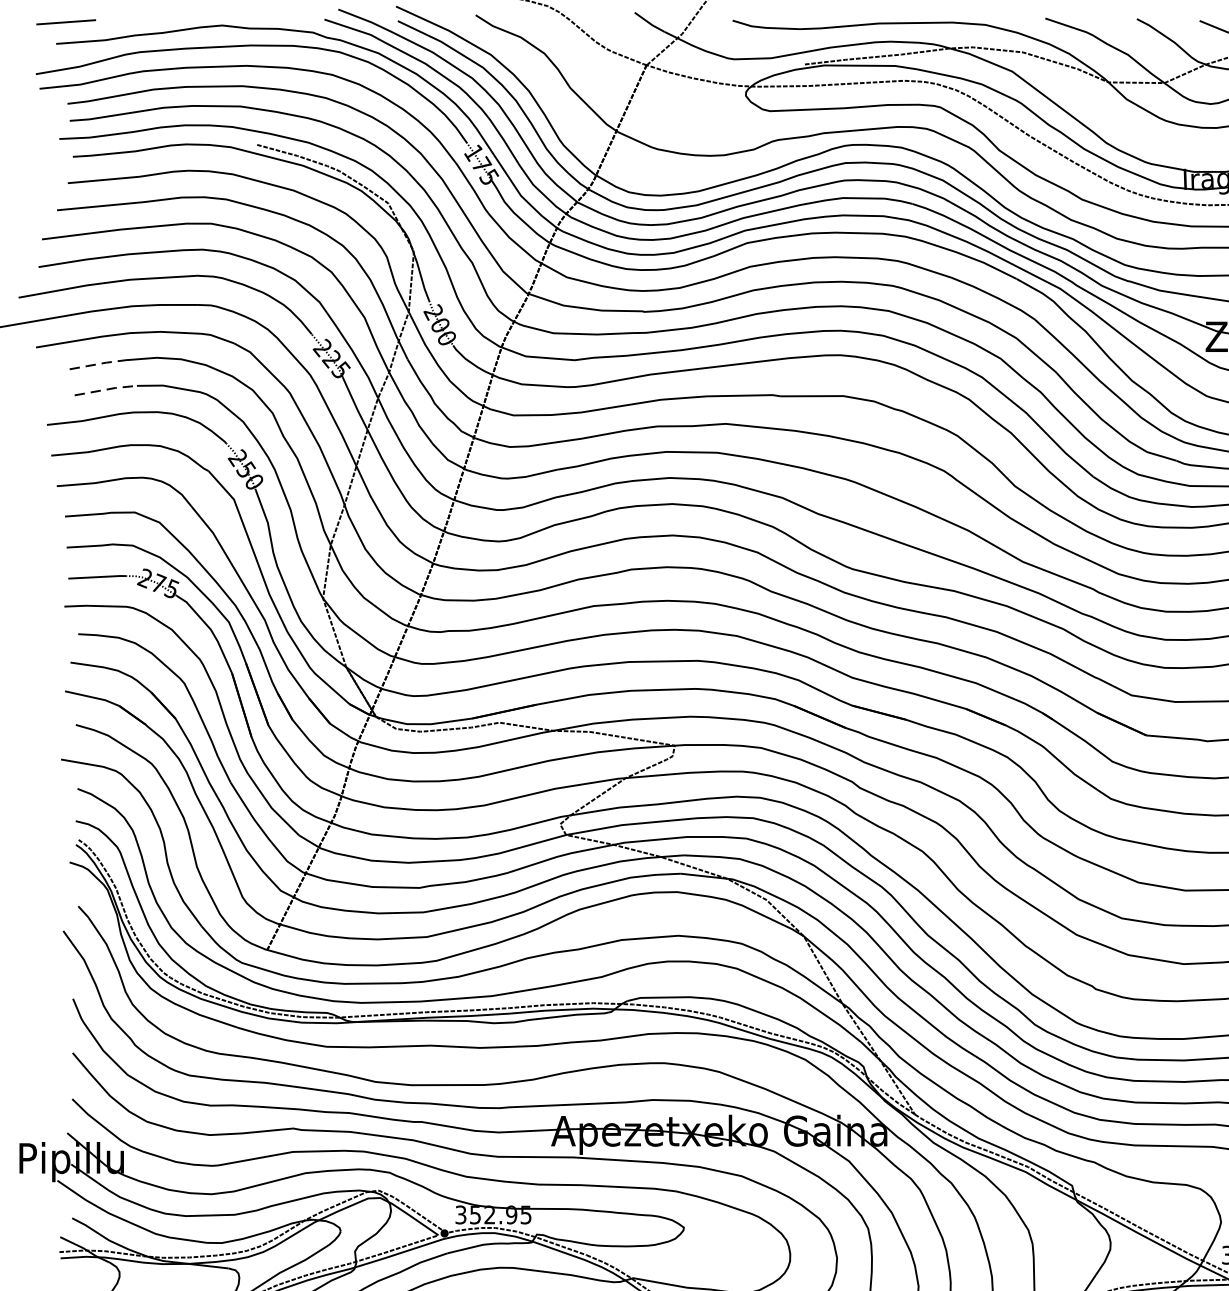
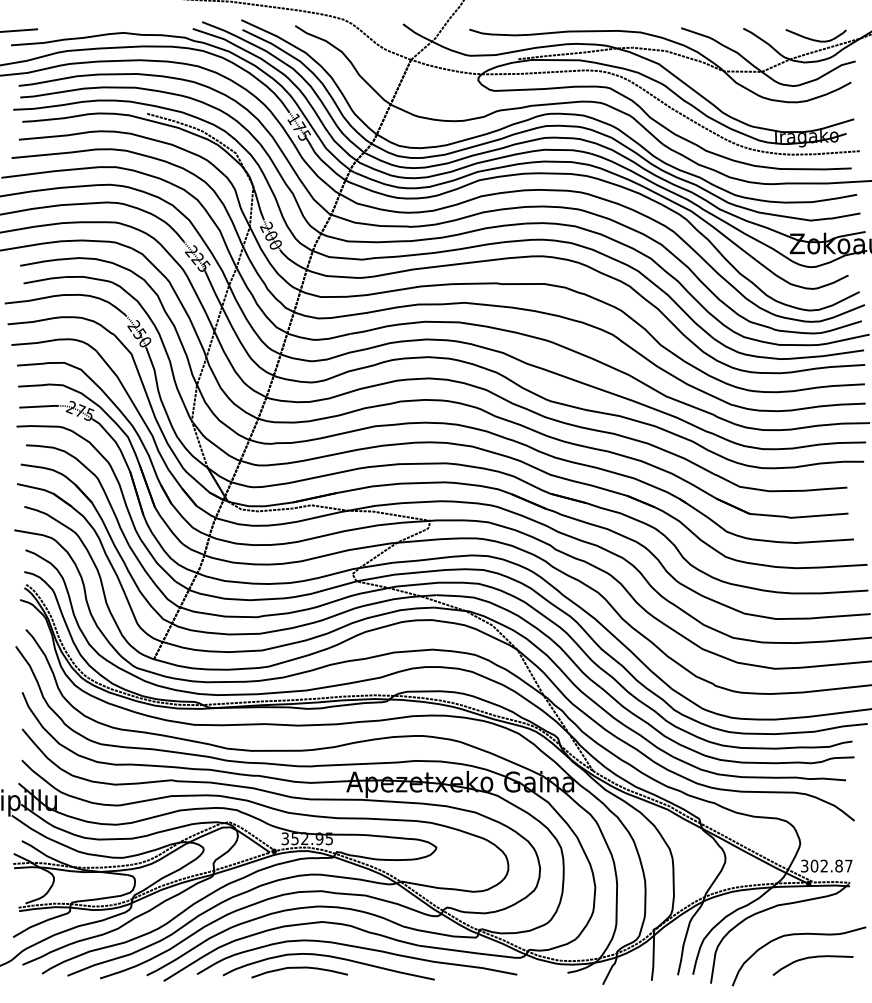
line: (99, 364) -> (40, 262), dashed -> solid
line: (107, 389) -> (45, 279), dashed -> solid

